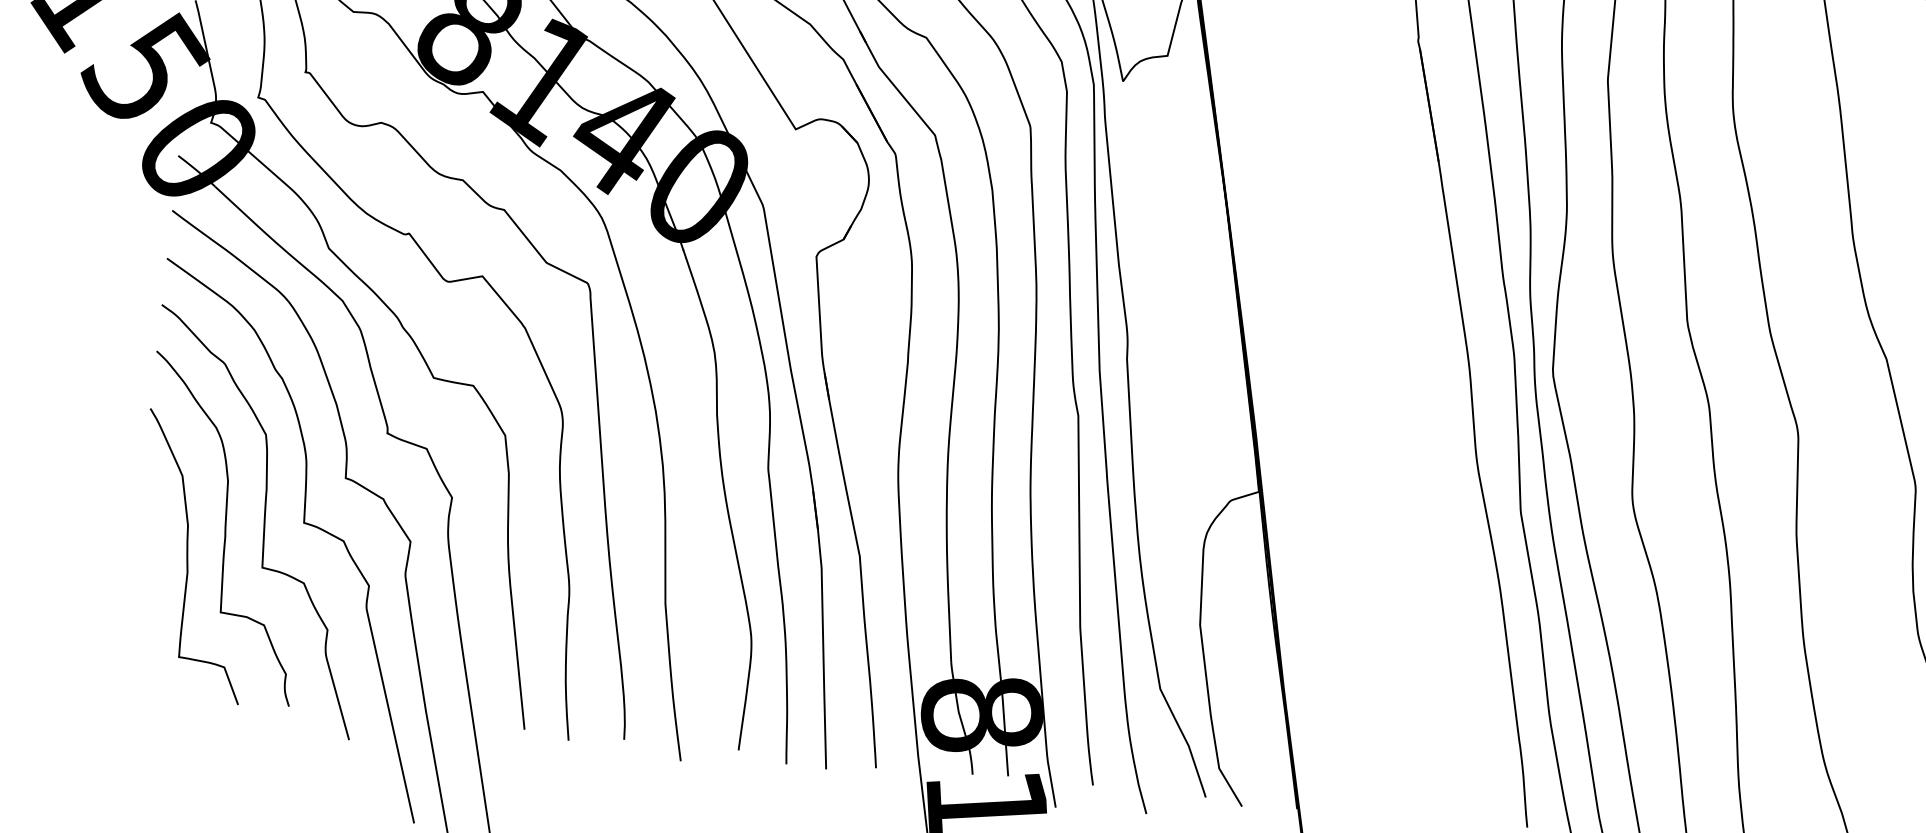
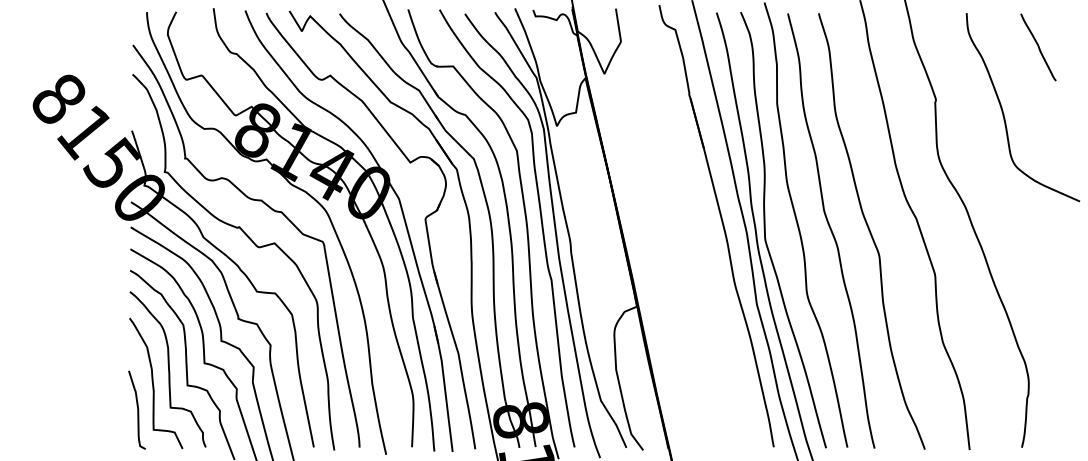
curve: (148, 609) -> (137, 409), added

